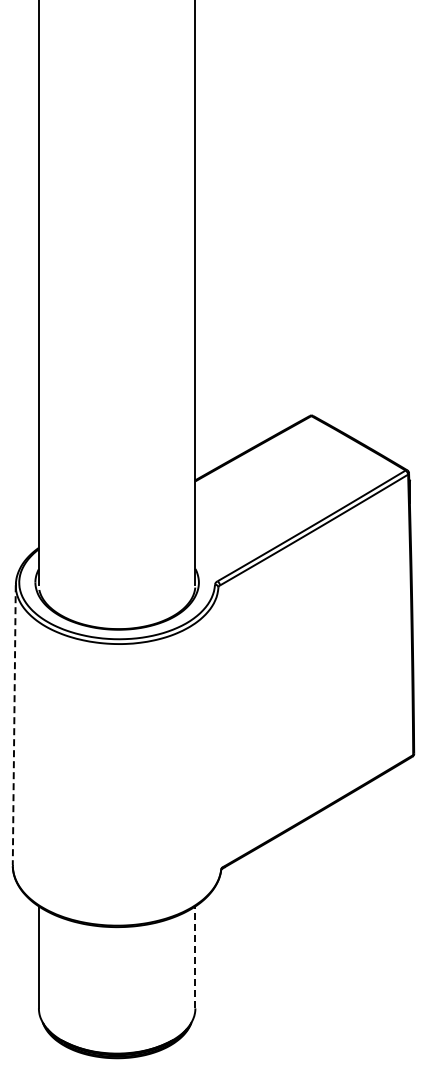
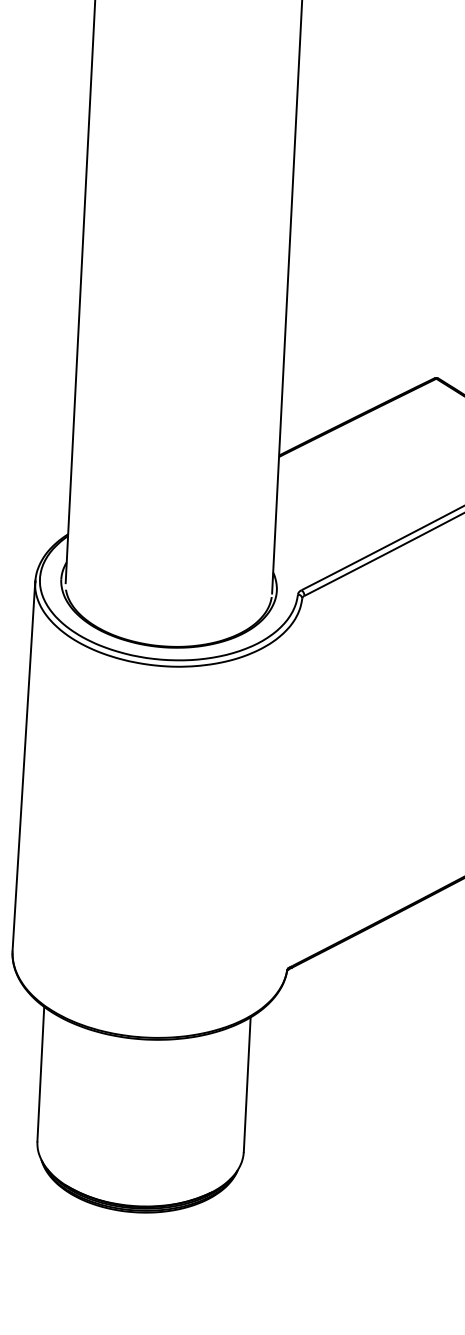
line: (14, 725) -> (24, 766), dashed -> solid
line: (195, 956) -> (247, 1083), dashed -> solid

